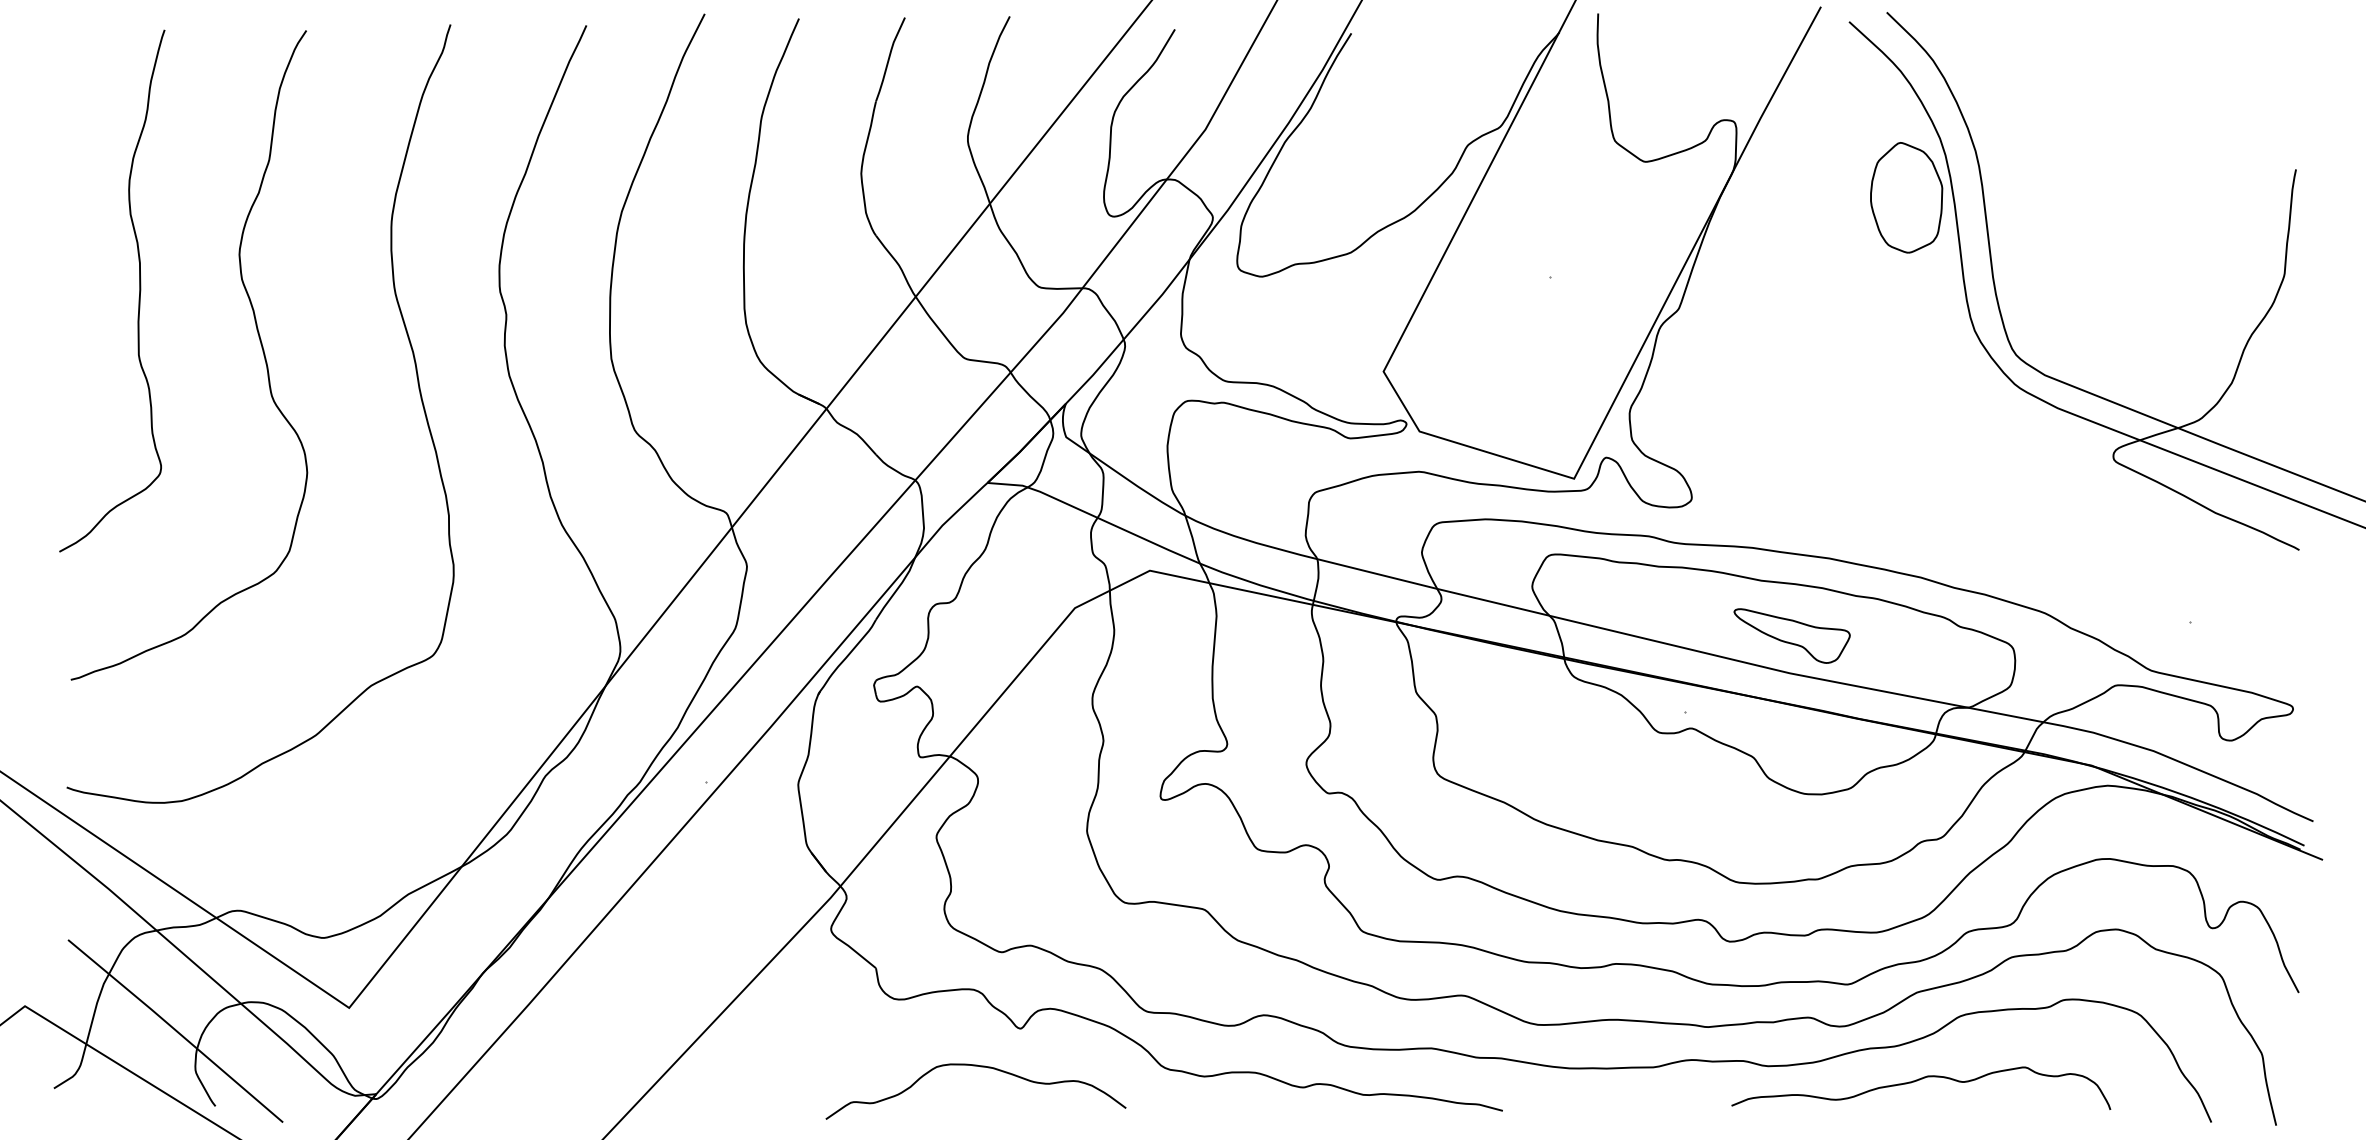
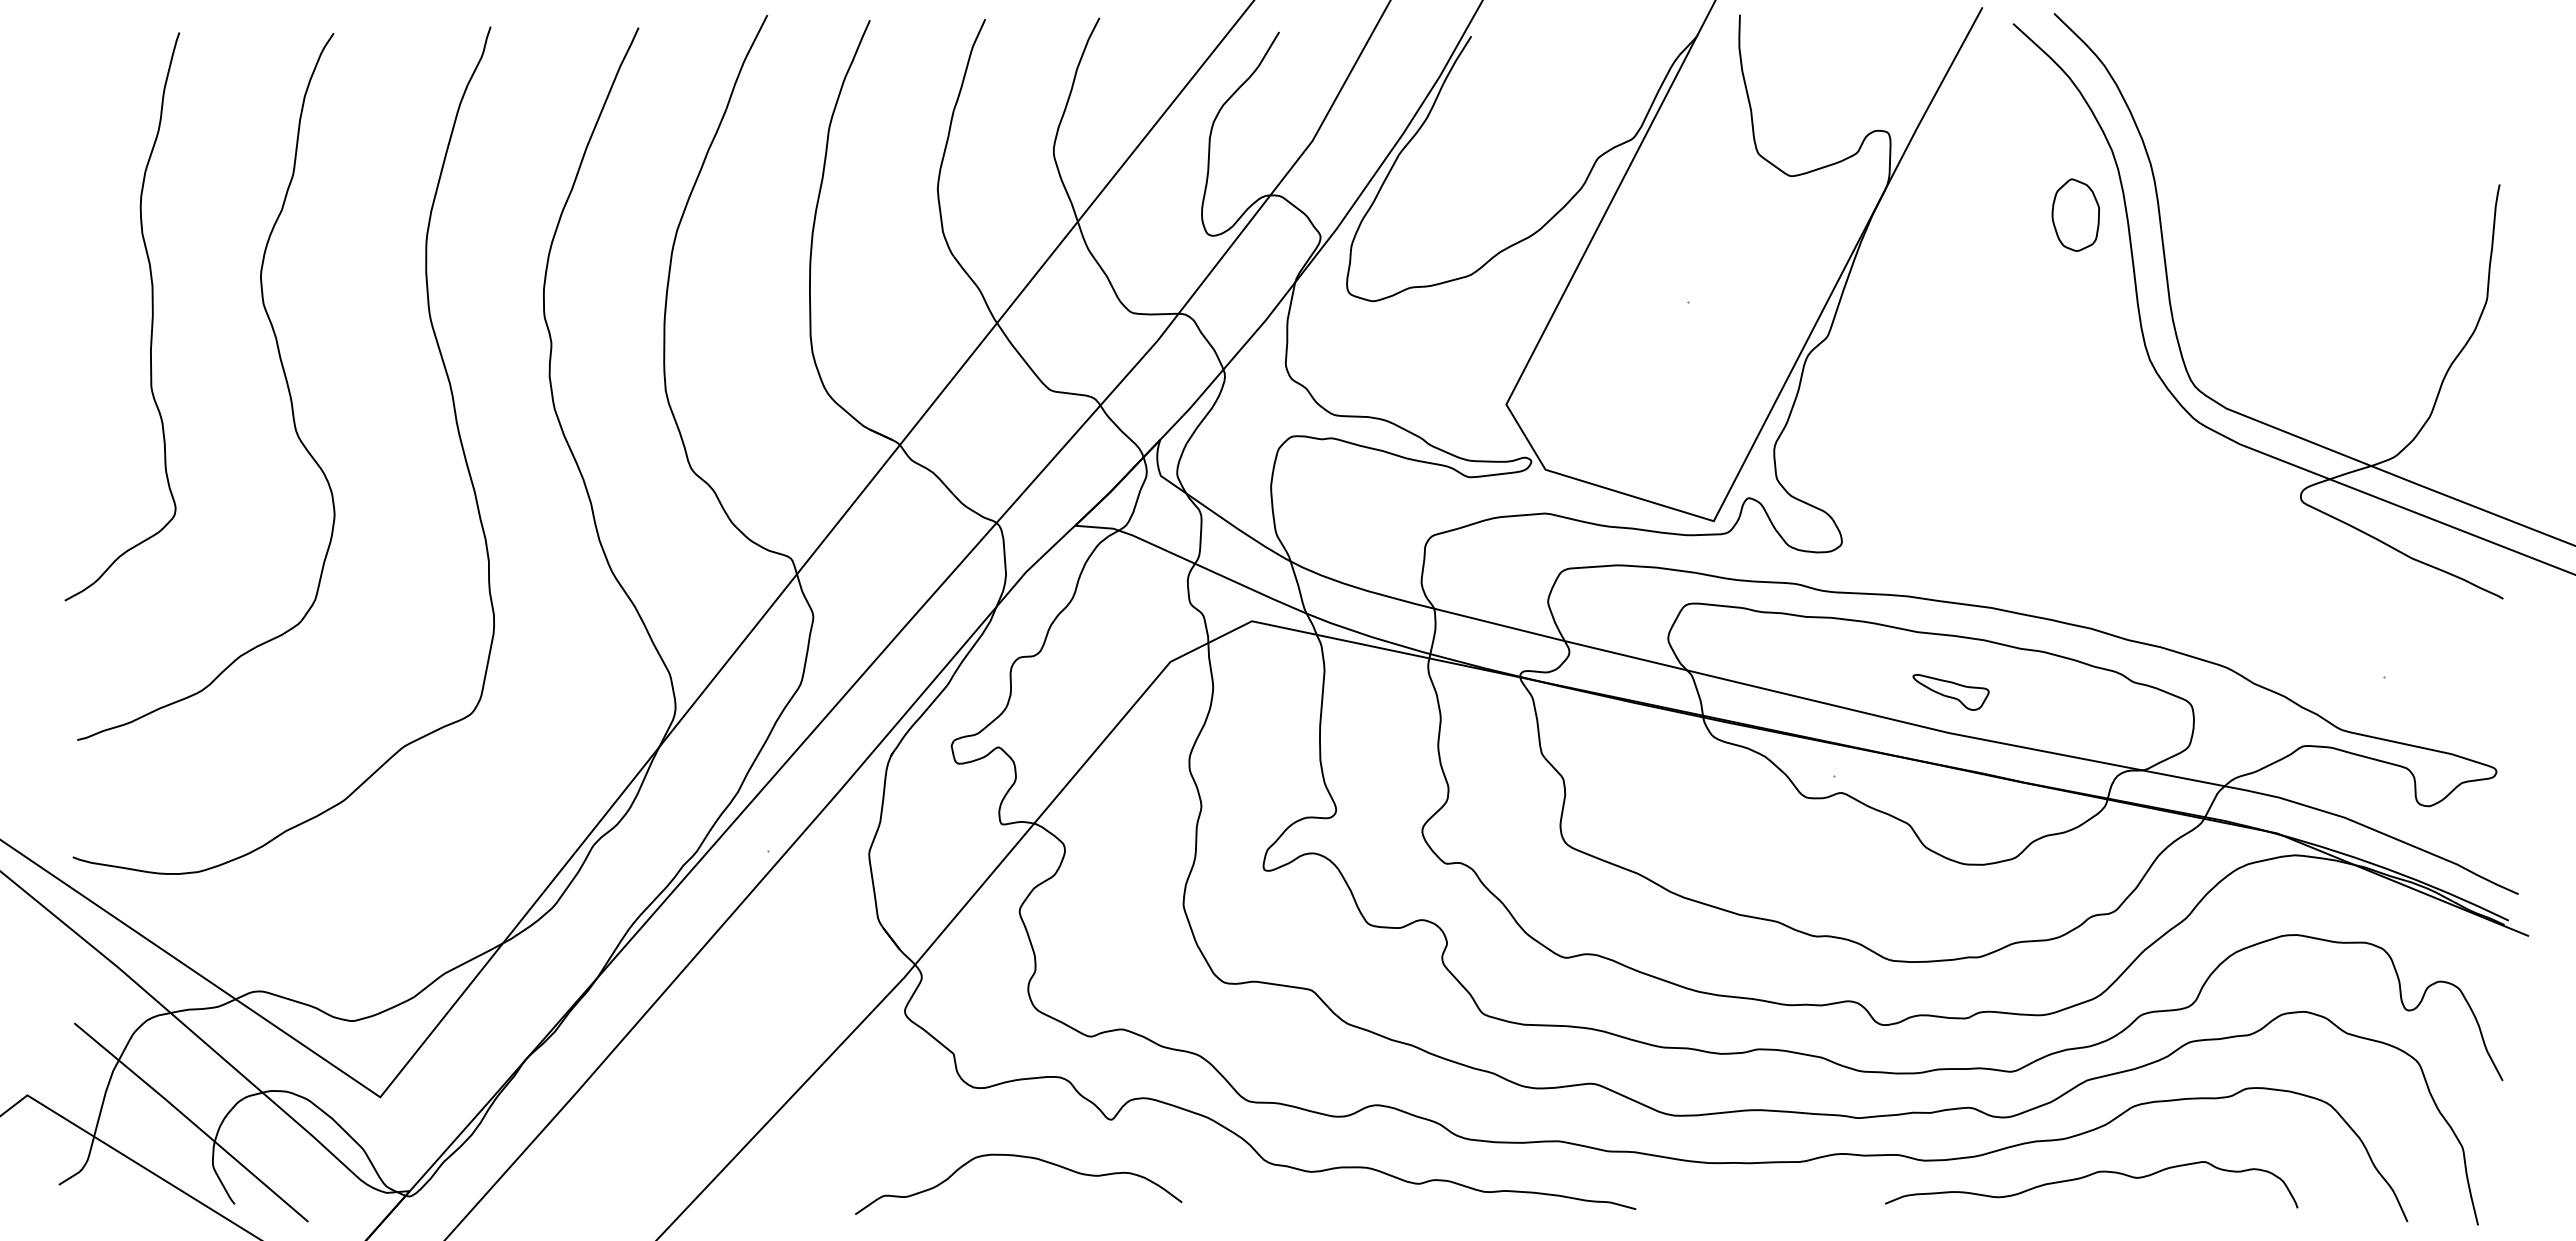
part: (1906, 197) -> (2075, 214), size x0.6
part: (1791, 636) -> (1950, 692), size x0.6
part: (977, 1066) -> (1020, 1157), moved

